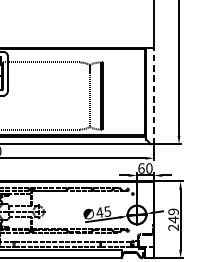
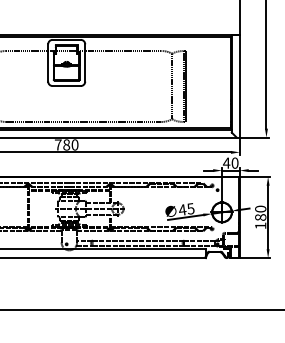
line: (153, 96) -> (239, 86), dashed -> solid
text: (141, 167) -> (226, 162), 60 -> 40
text: (173, 219) -> (260, 217), 249 -> 180

